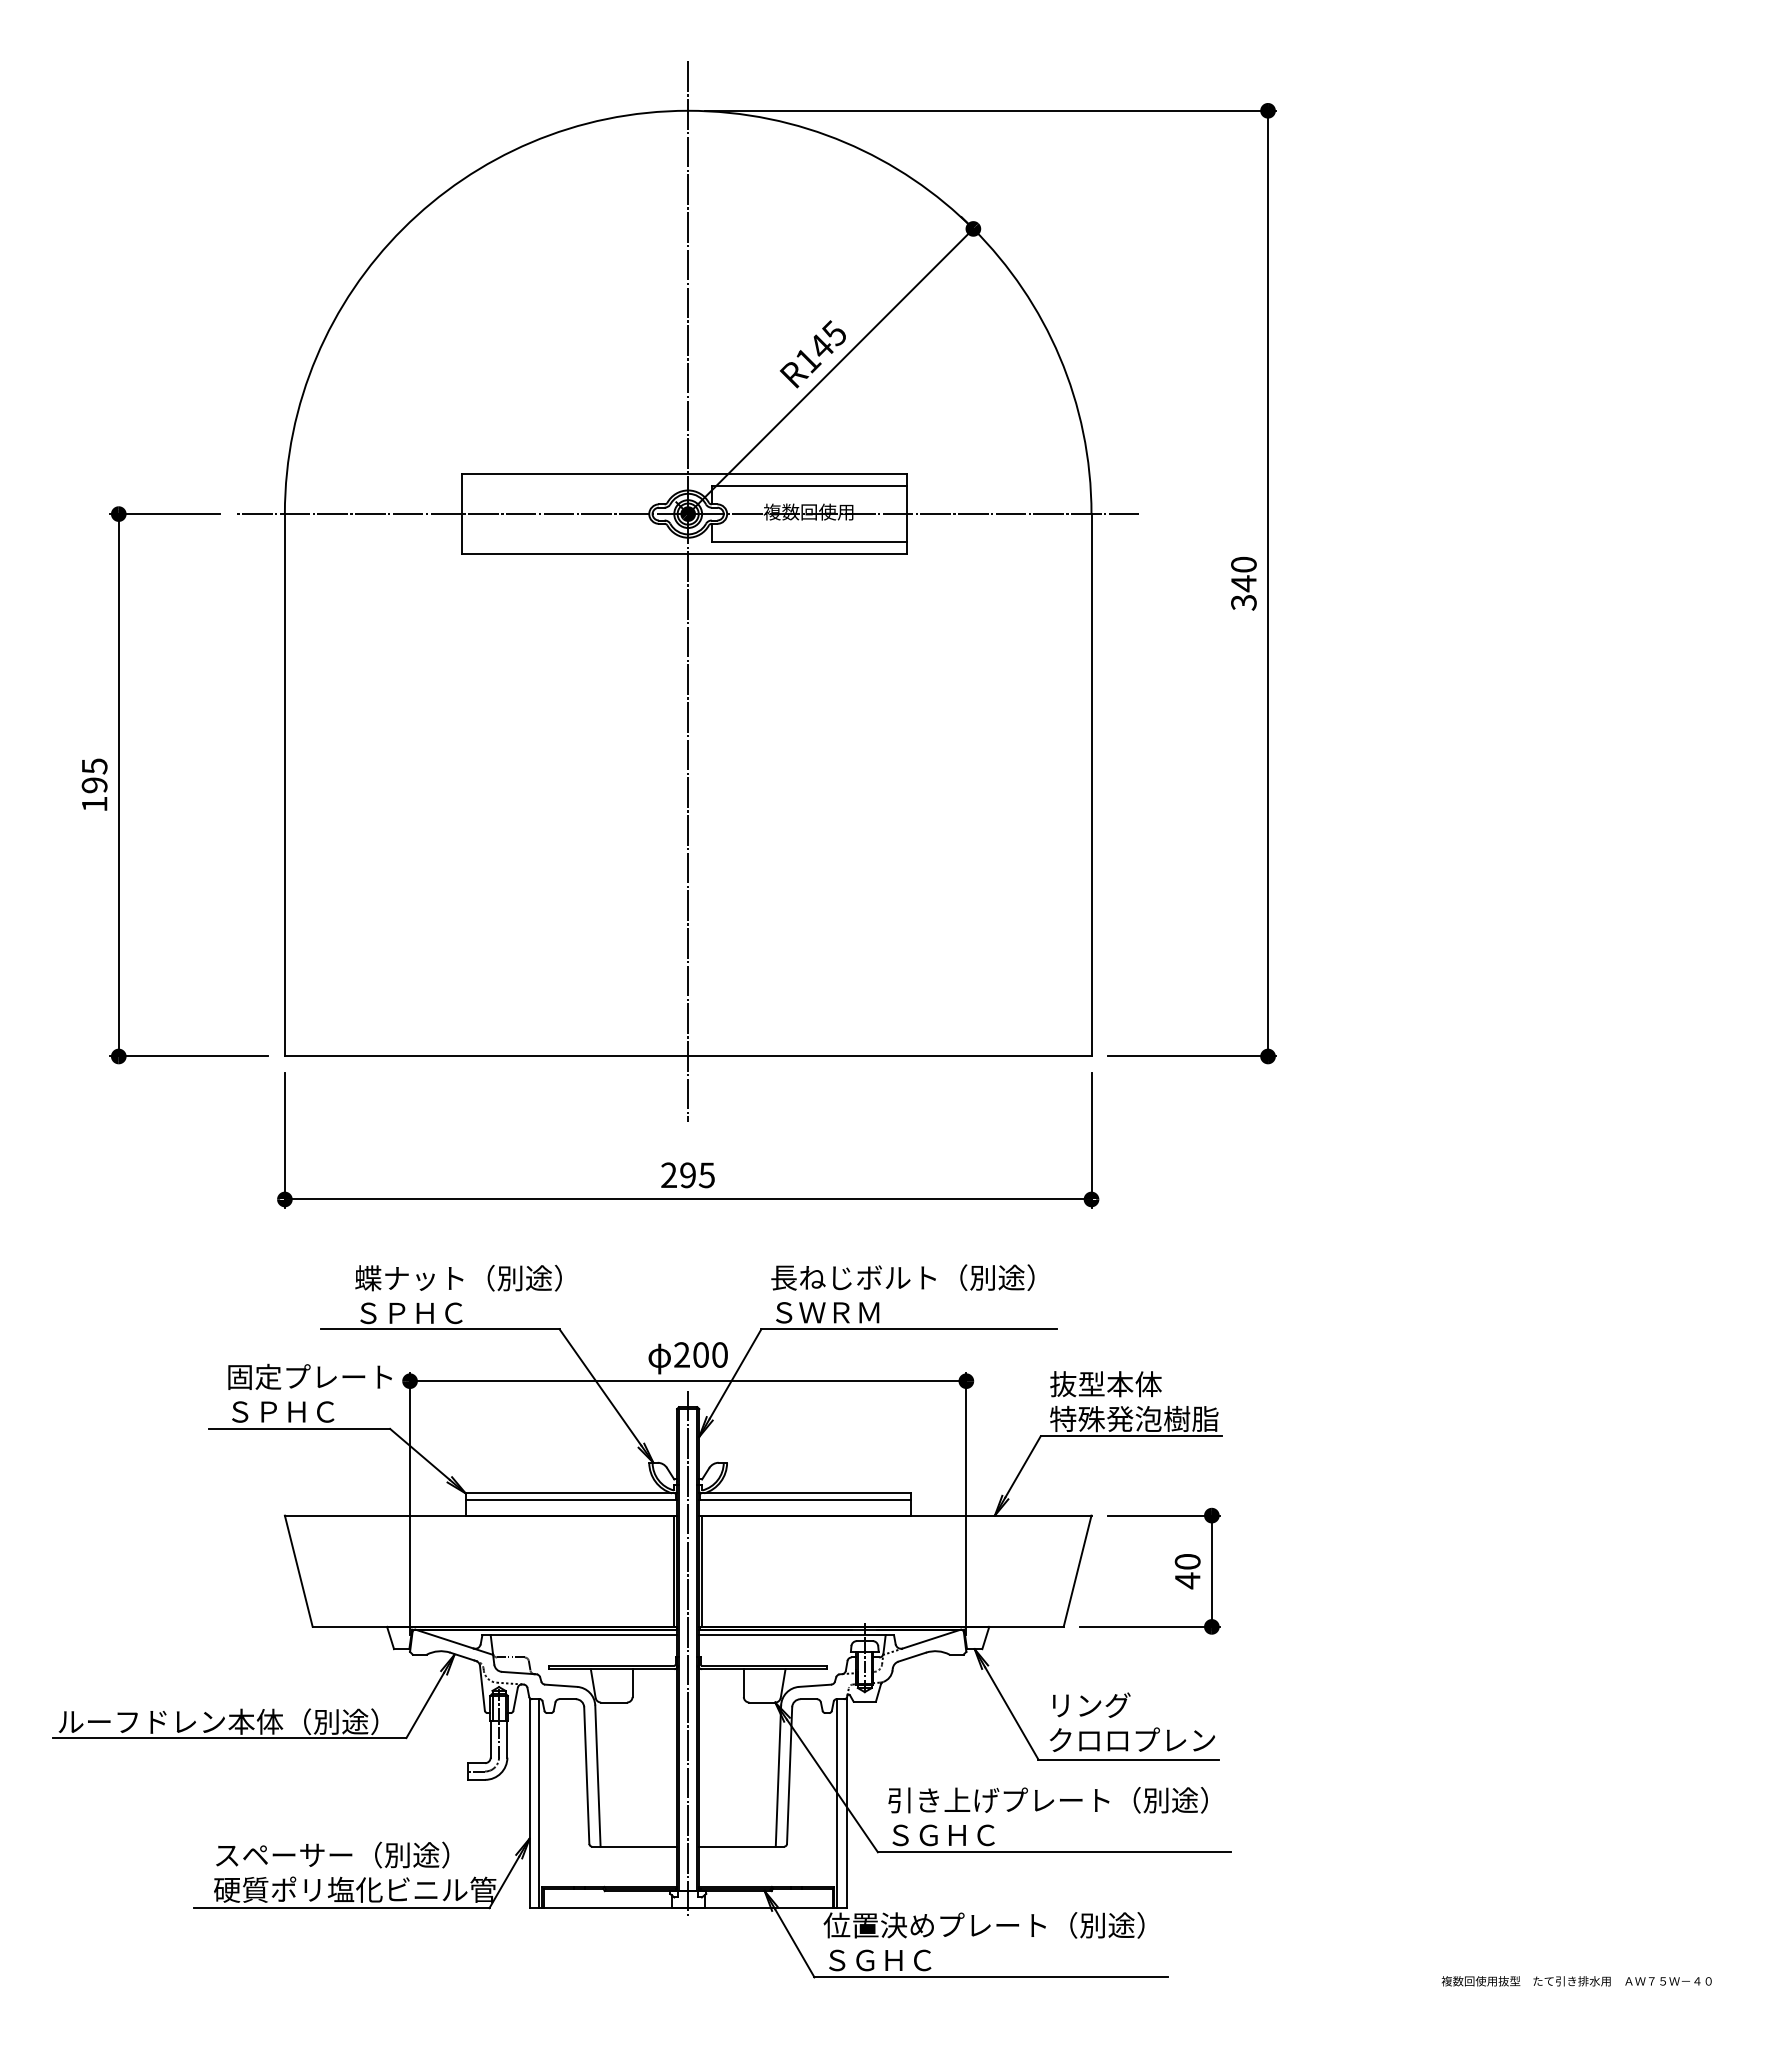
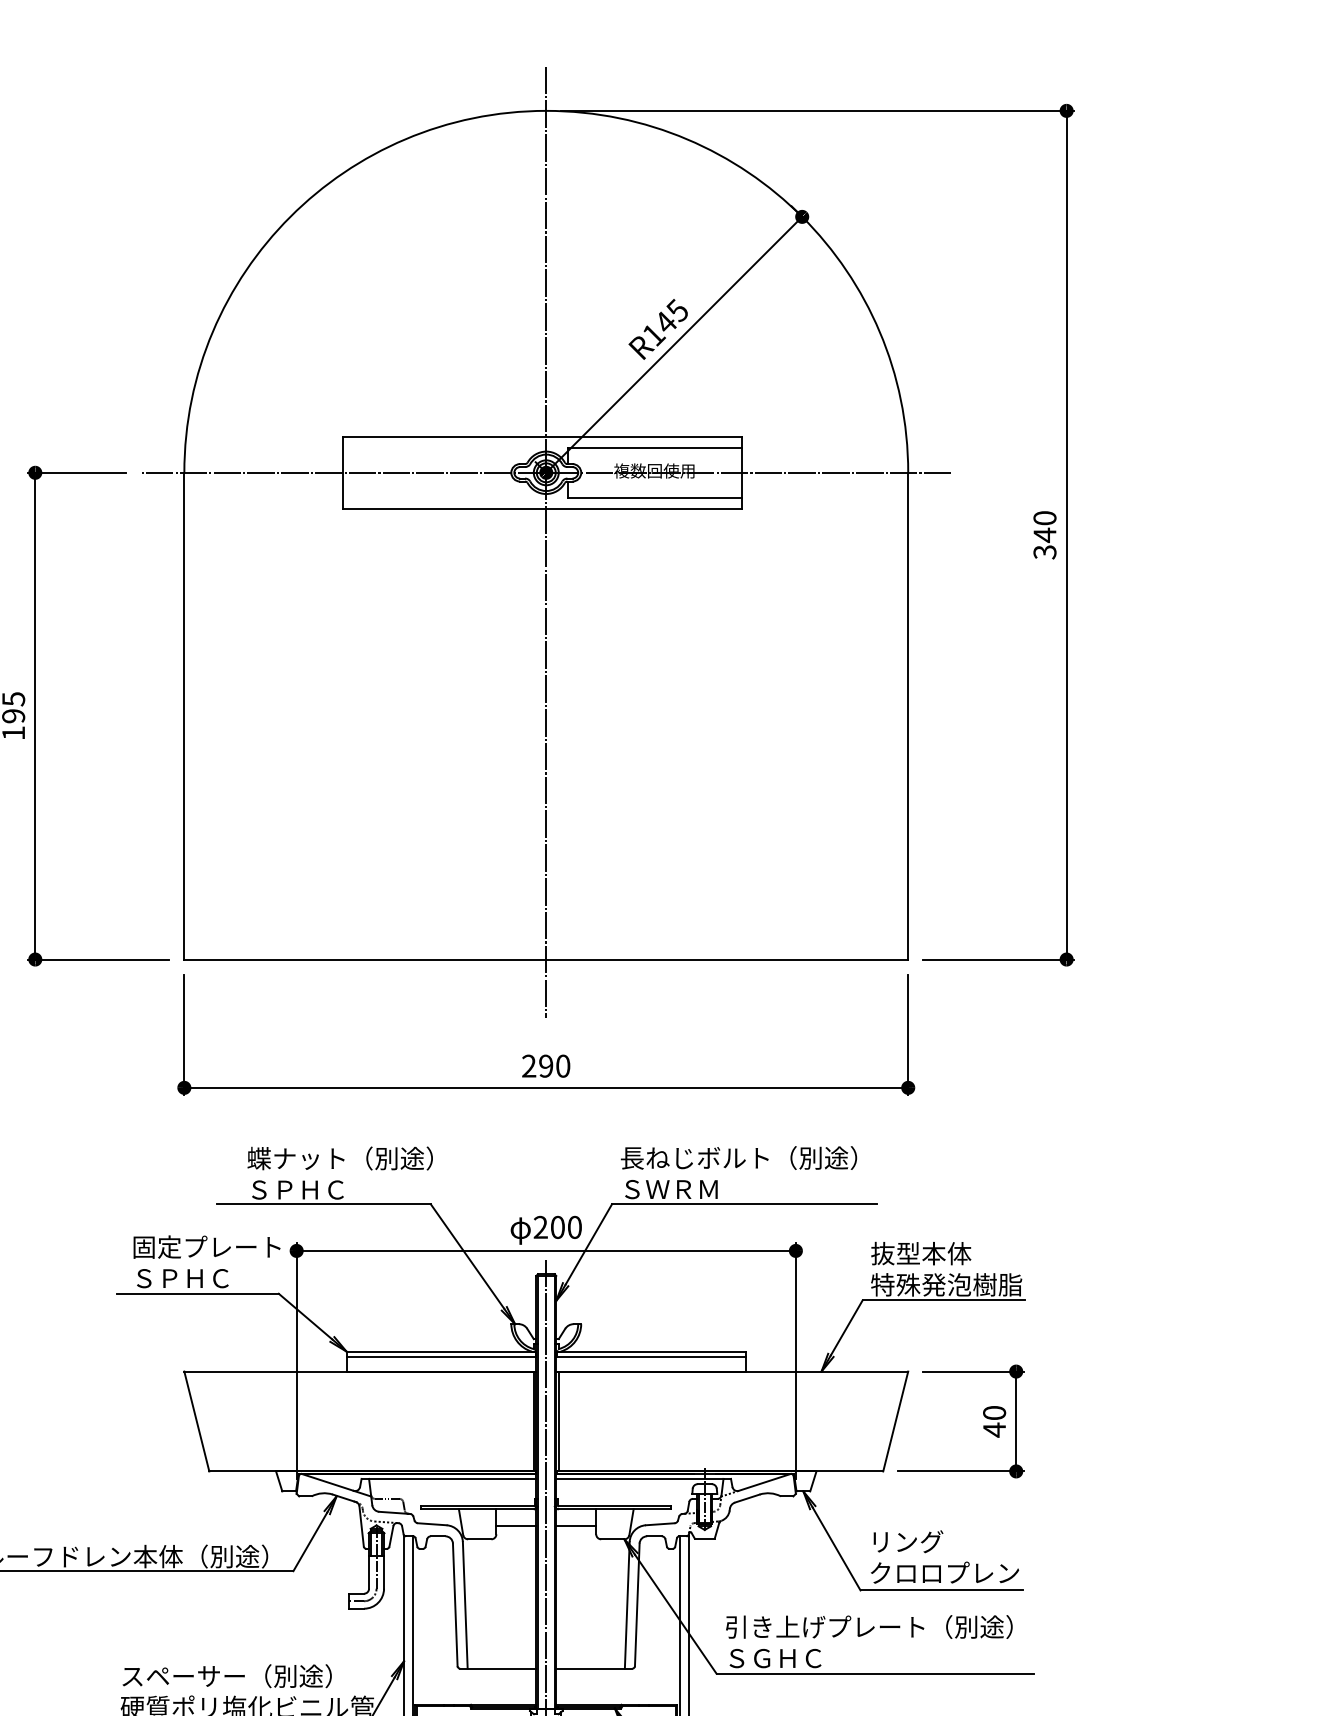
text: (706, 1175) -> (562, 1066), 295 -> 290
line: (654, 1688) -> (516, 1526), added
line: (721, 1688) -> (576, 1526), added

